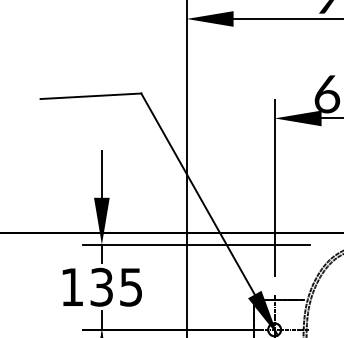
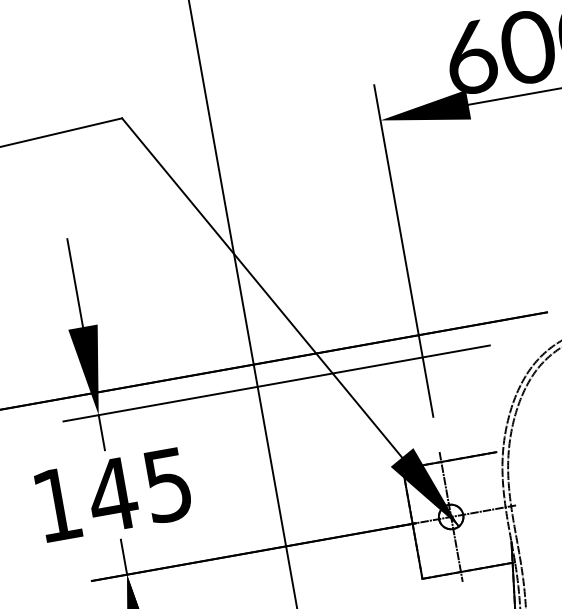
text: (101, 286) -> (111, 493), 135 -> 145

